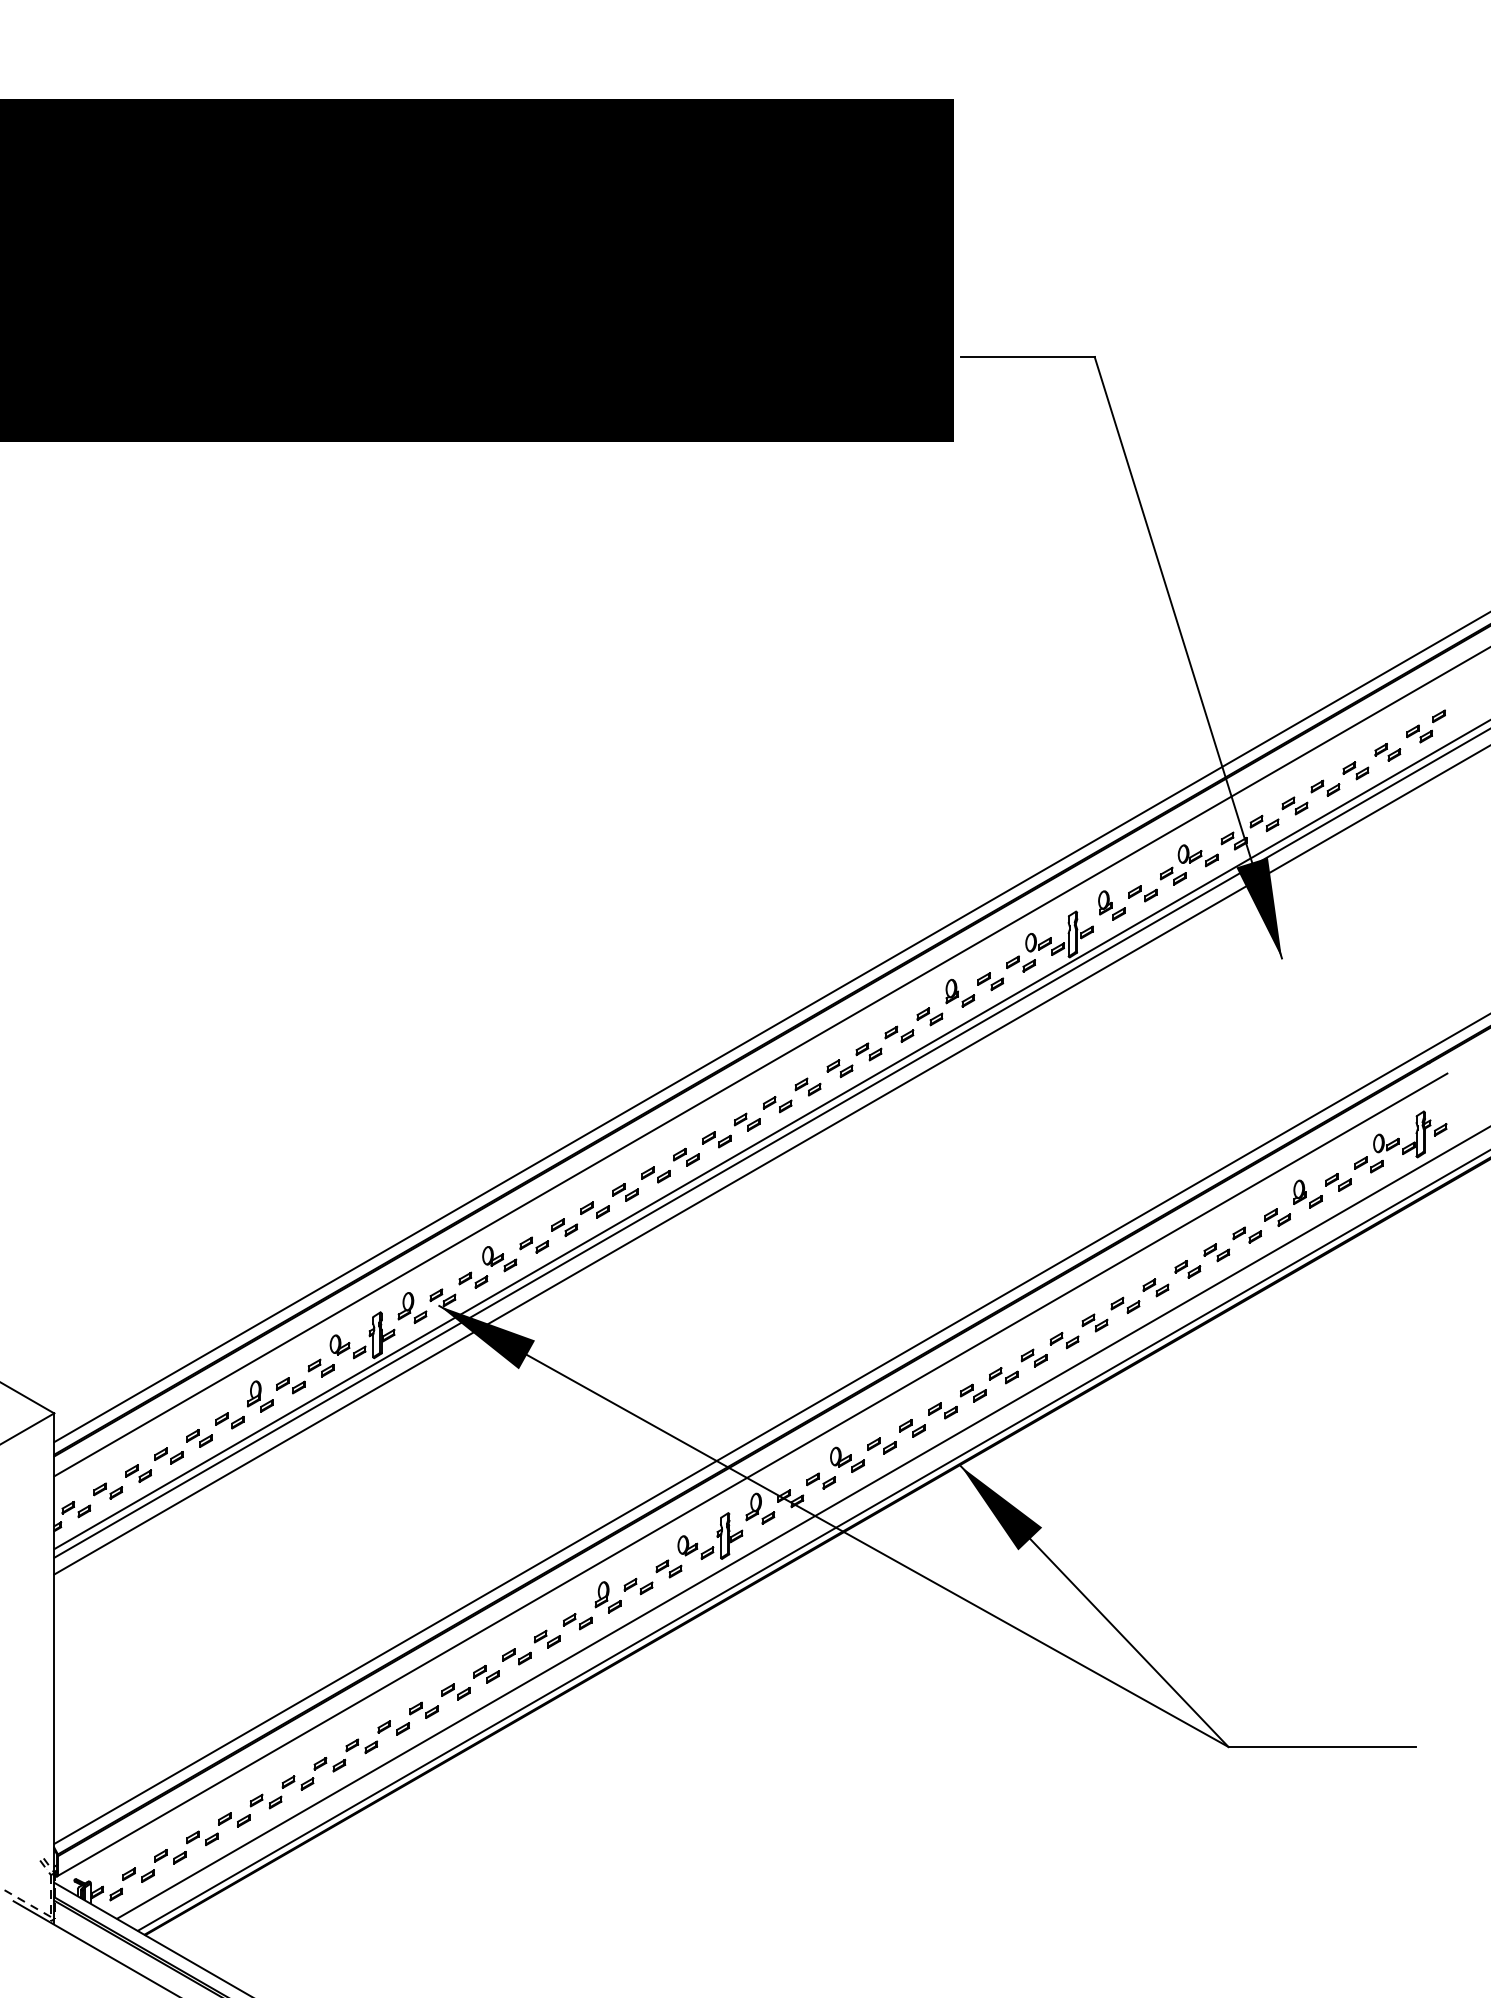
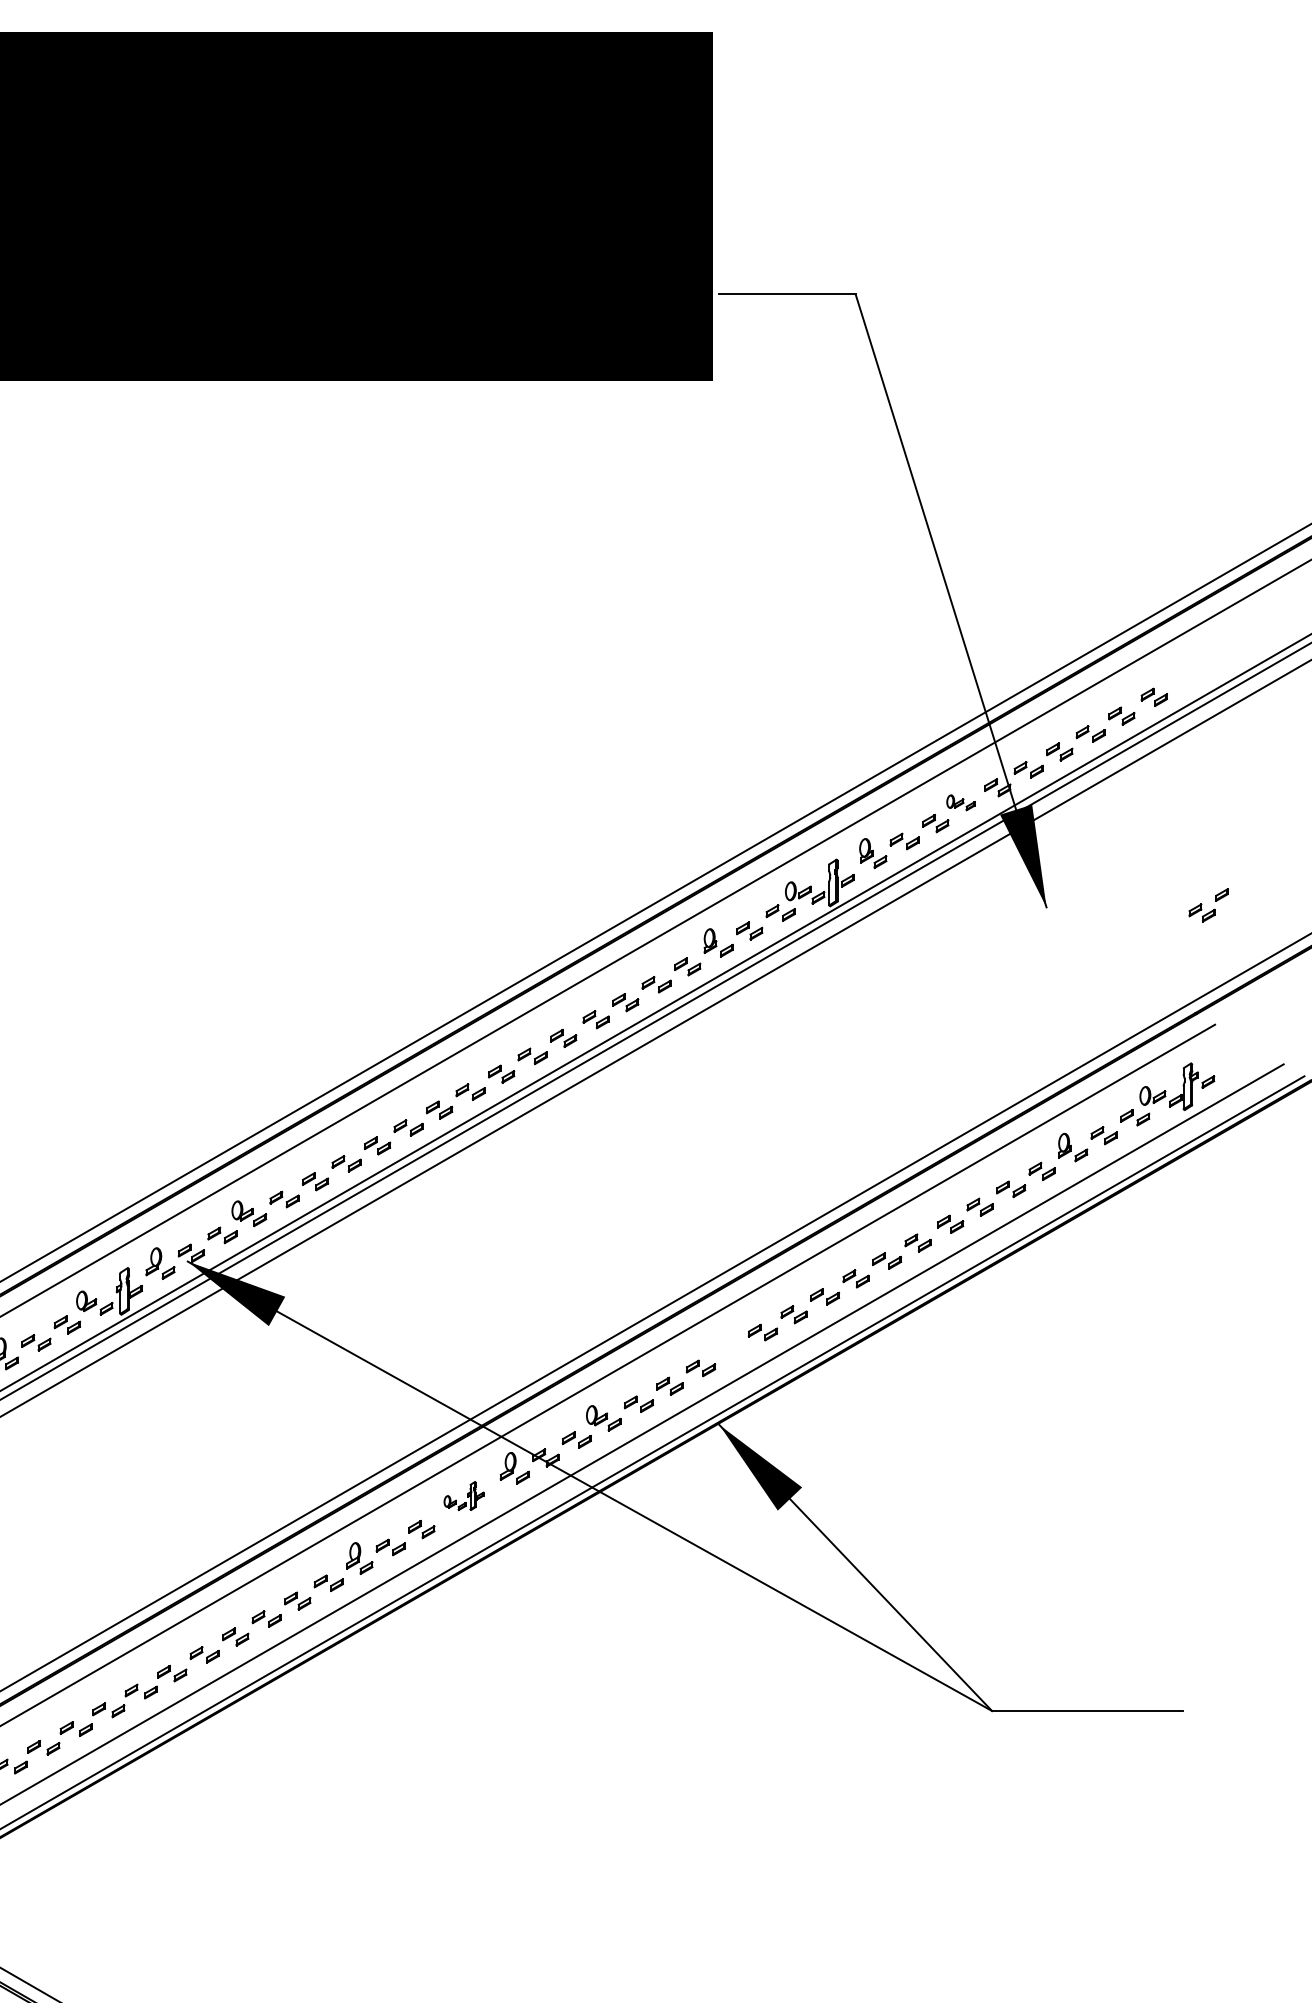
part: (1425, 726) -> (1208, 905), moved
part: (1197, 855) -> (960, 802), size x0.7
part: (973, 1392) -> (732, 1349), removed
part: (710, 1535) -> (464, 1495), size x0.6

